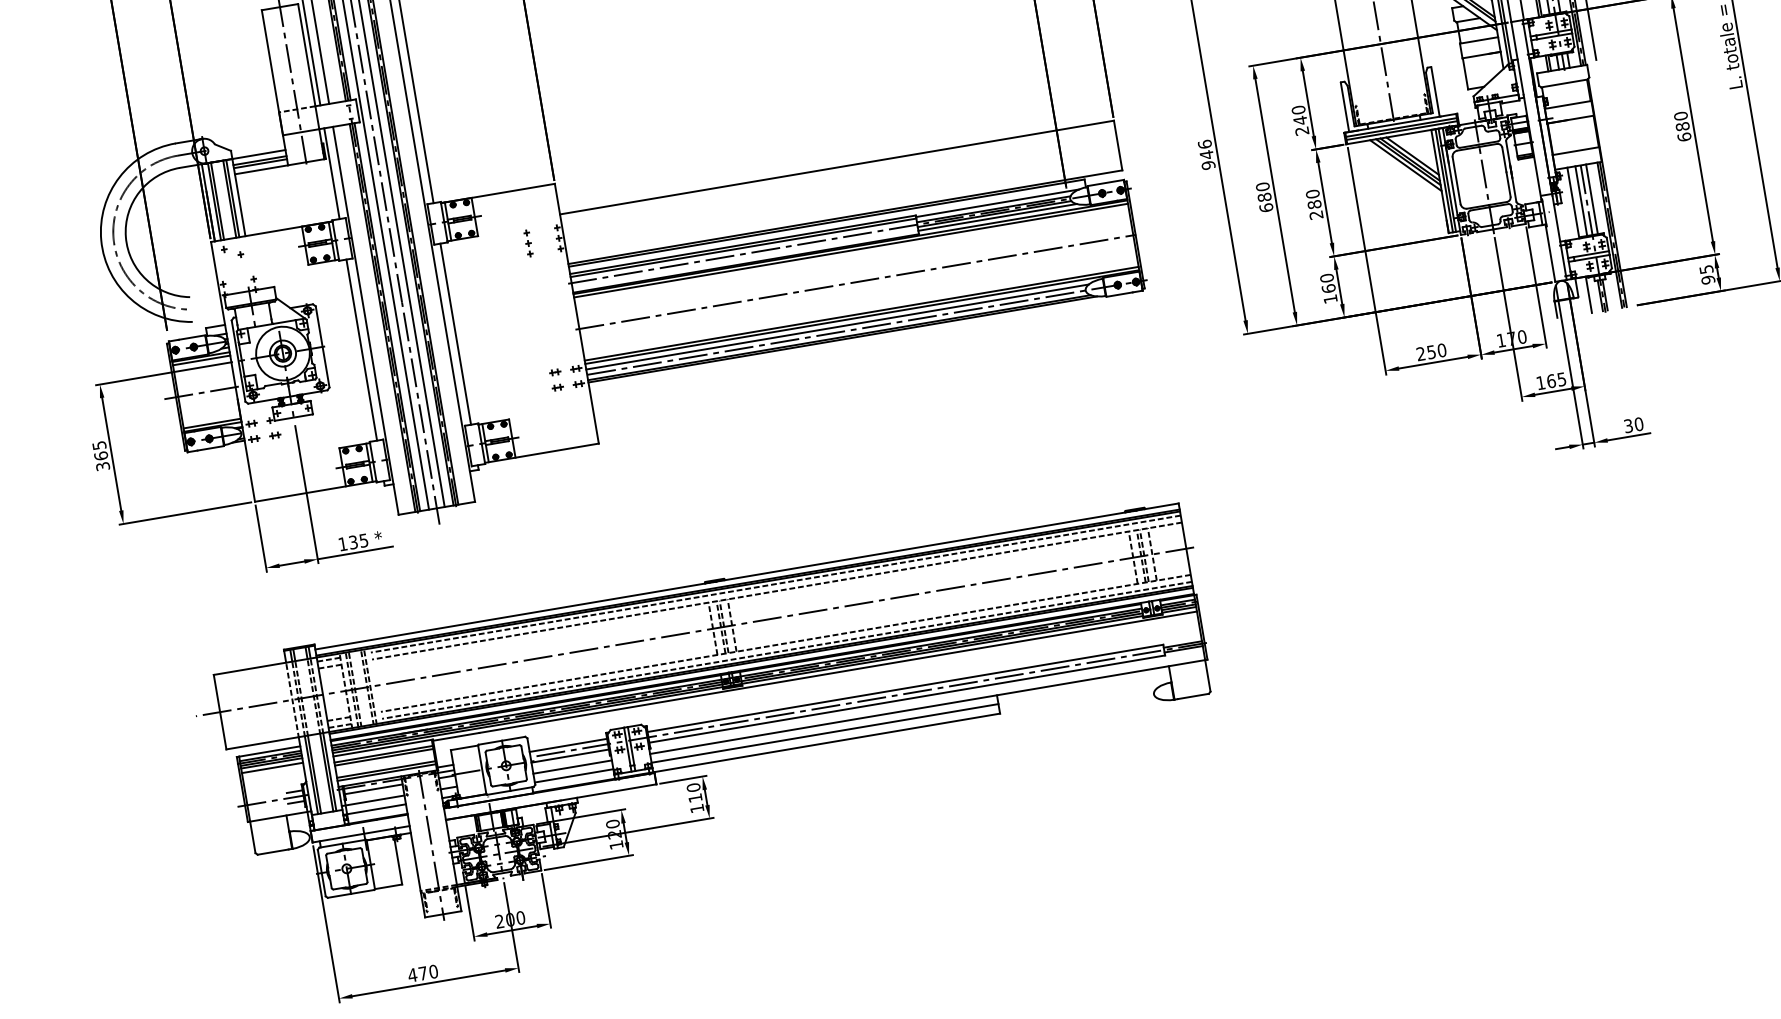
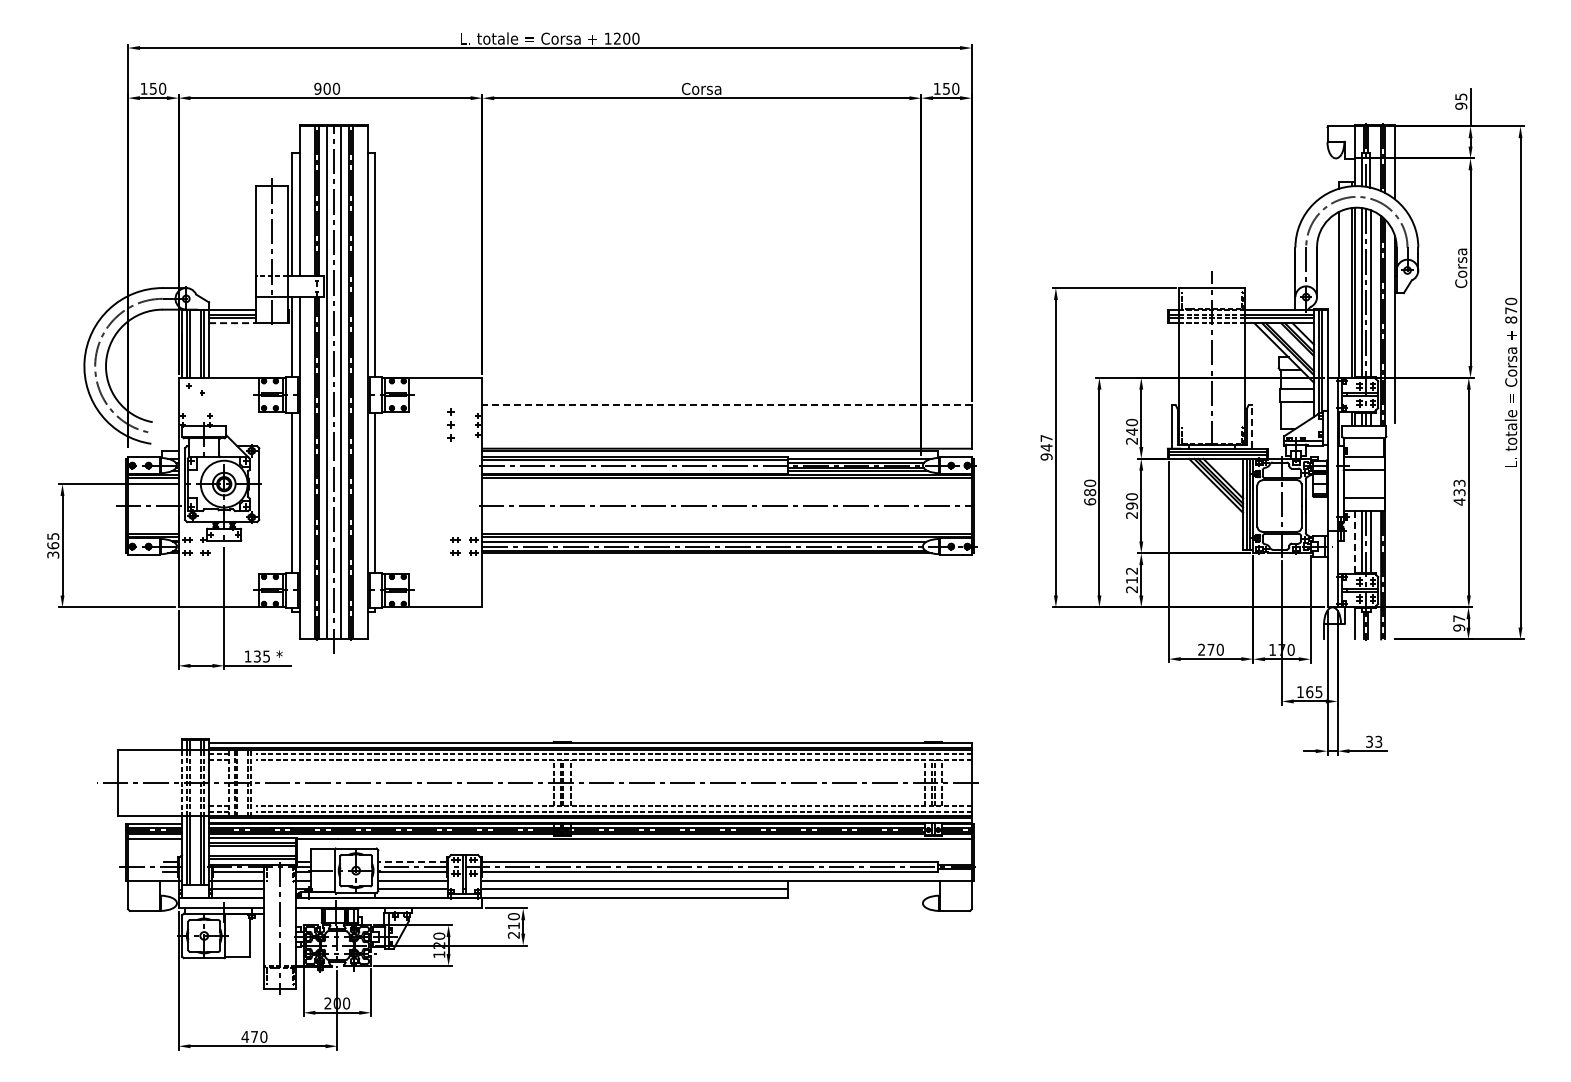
line: (1435, 91) -> (1252, 426), solid -> dashed
text: (1682, 126) -> (1459, 492), 680 -> 433
text: (1204, 143) -> (1046, 437), 946 -> 947
line: (837, 167) -> (727, 404), solid -> dashed
line: (262, 170) -> (233, 323), solid -> dashed
text: (1315, 203) -> (1132, 505), 280 -> 290
line: (1573, 203) -> (1354, 542), solid -> dashed
part: (527, 243) -> (450, 425), size x1.4
text: (1706, 269) -> (1459, 618), 95 -> 97
text: (1329, 288) -> (1132, 580), 160 -> 212
text: (1430, 351) -> (1210, 649), 250 -> 270
text: (1638, 423) -> (1378, 741), 30 -> 33
line: (567, 745) -> (411, 862), solid -> dashed
text: (696, 809) -> (513, 935), 110 -> 210

